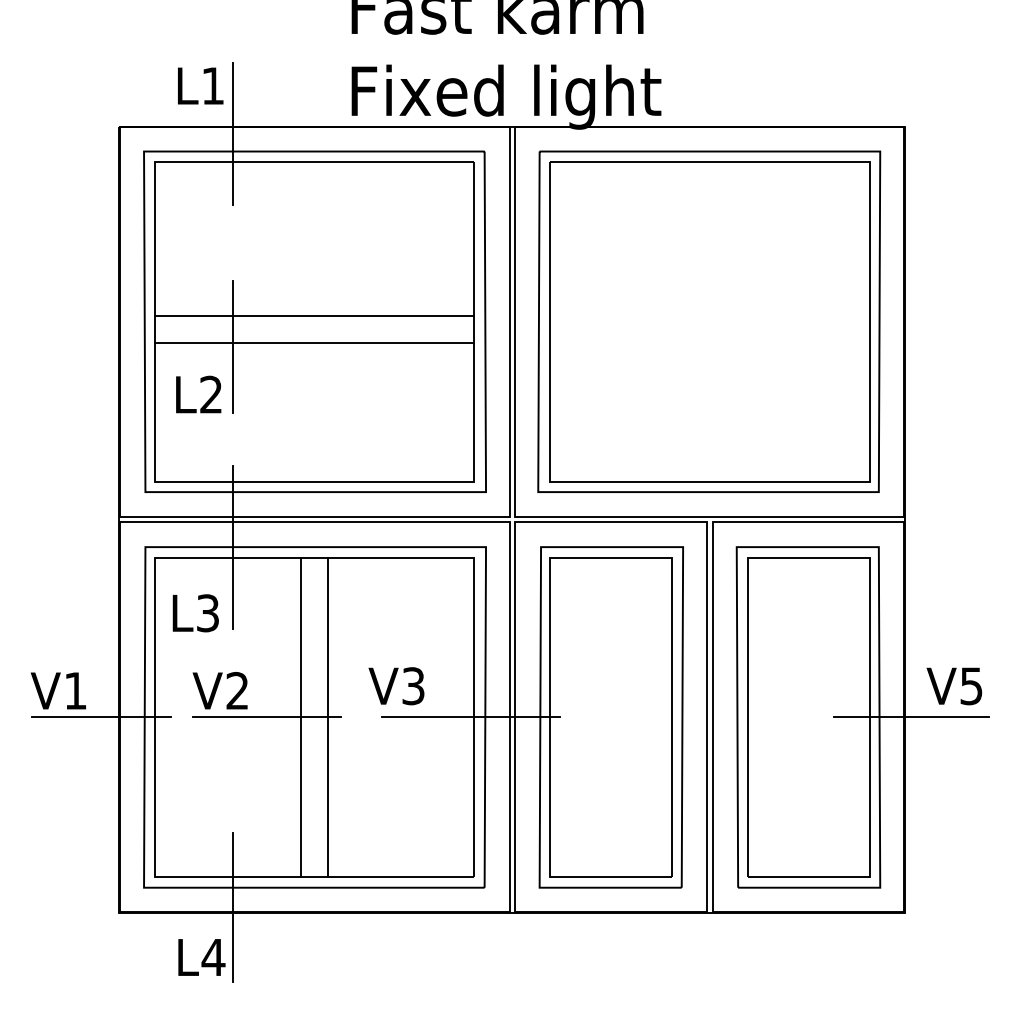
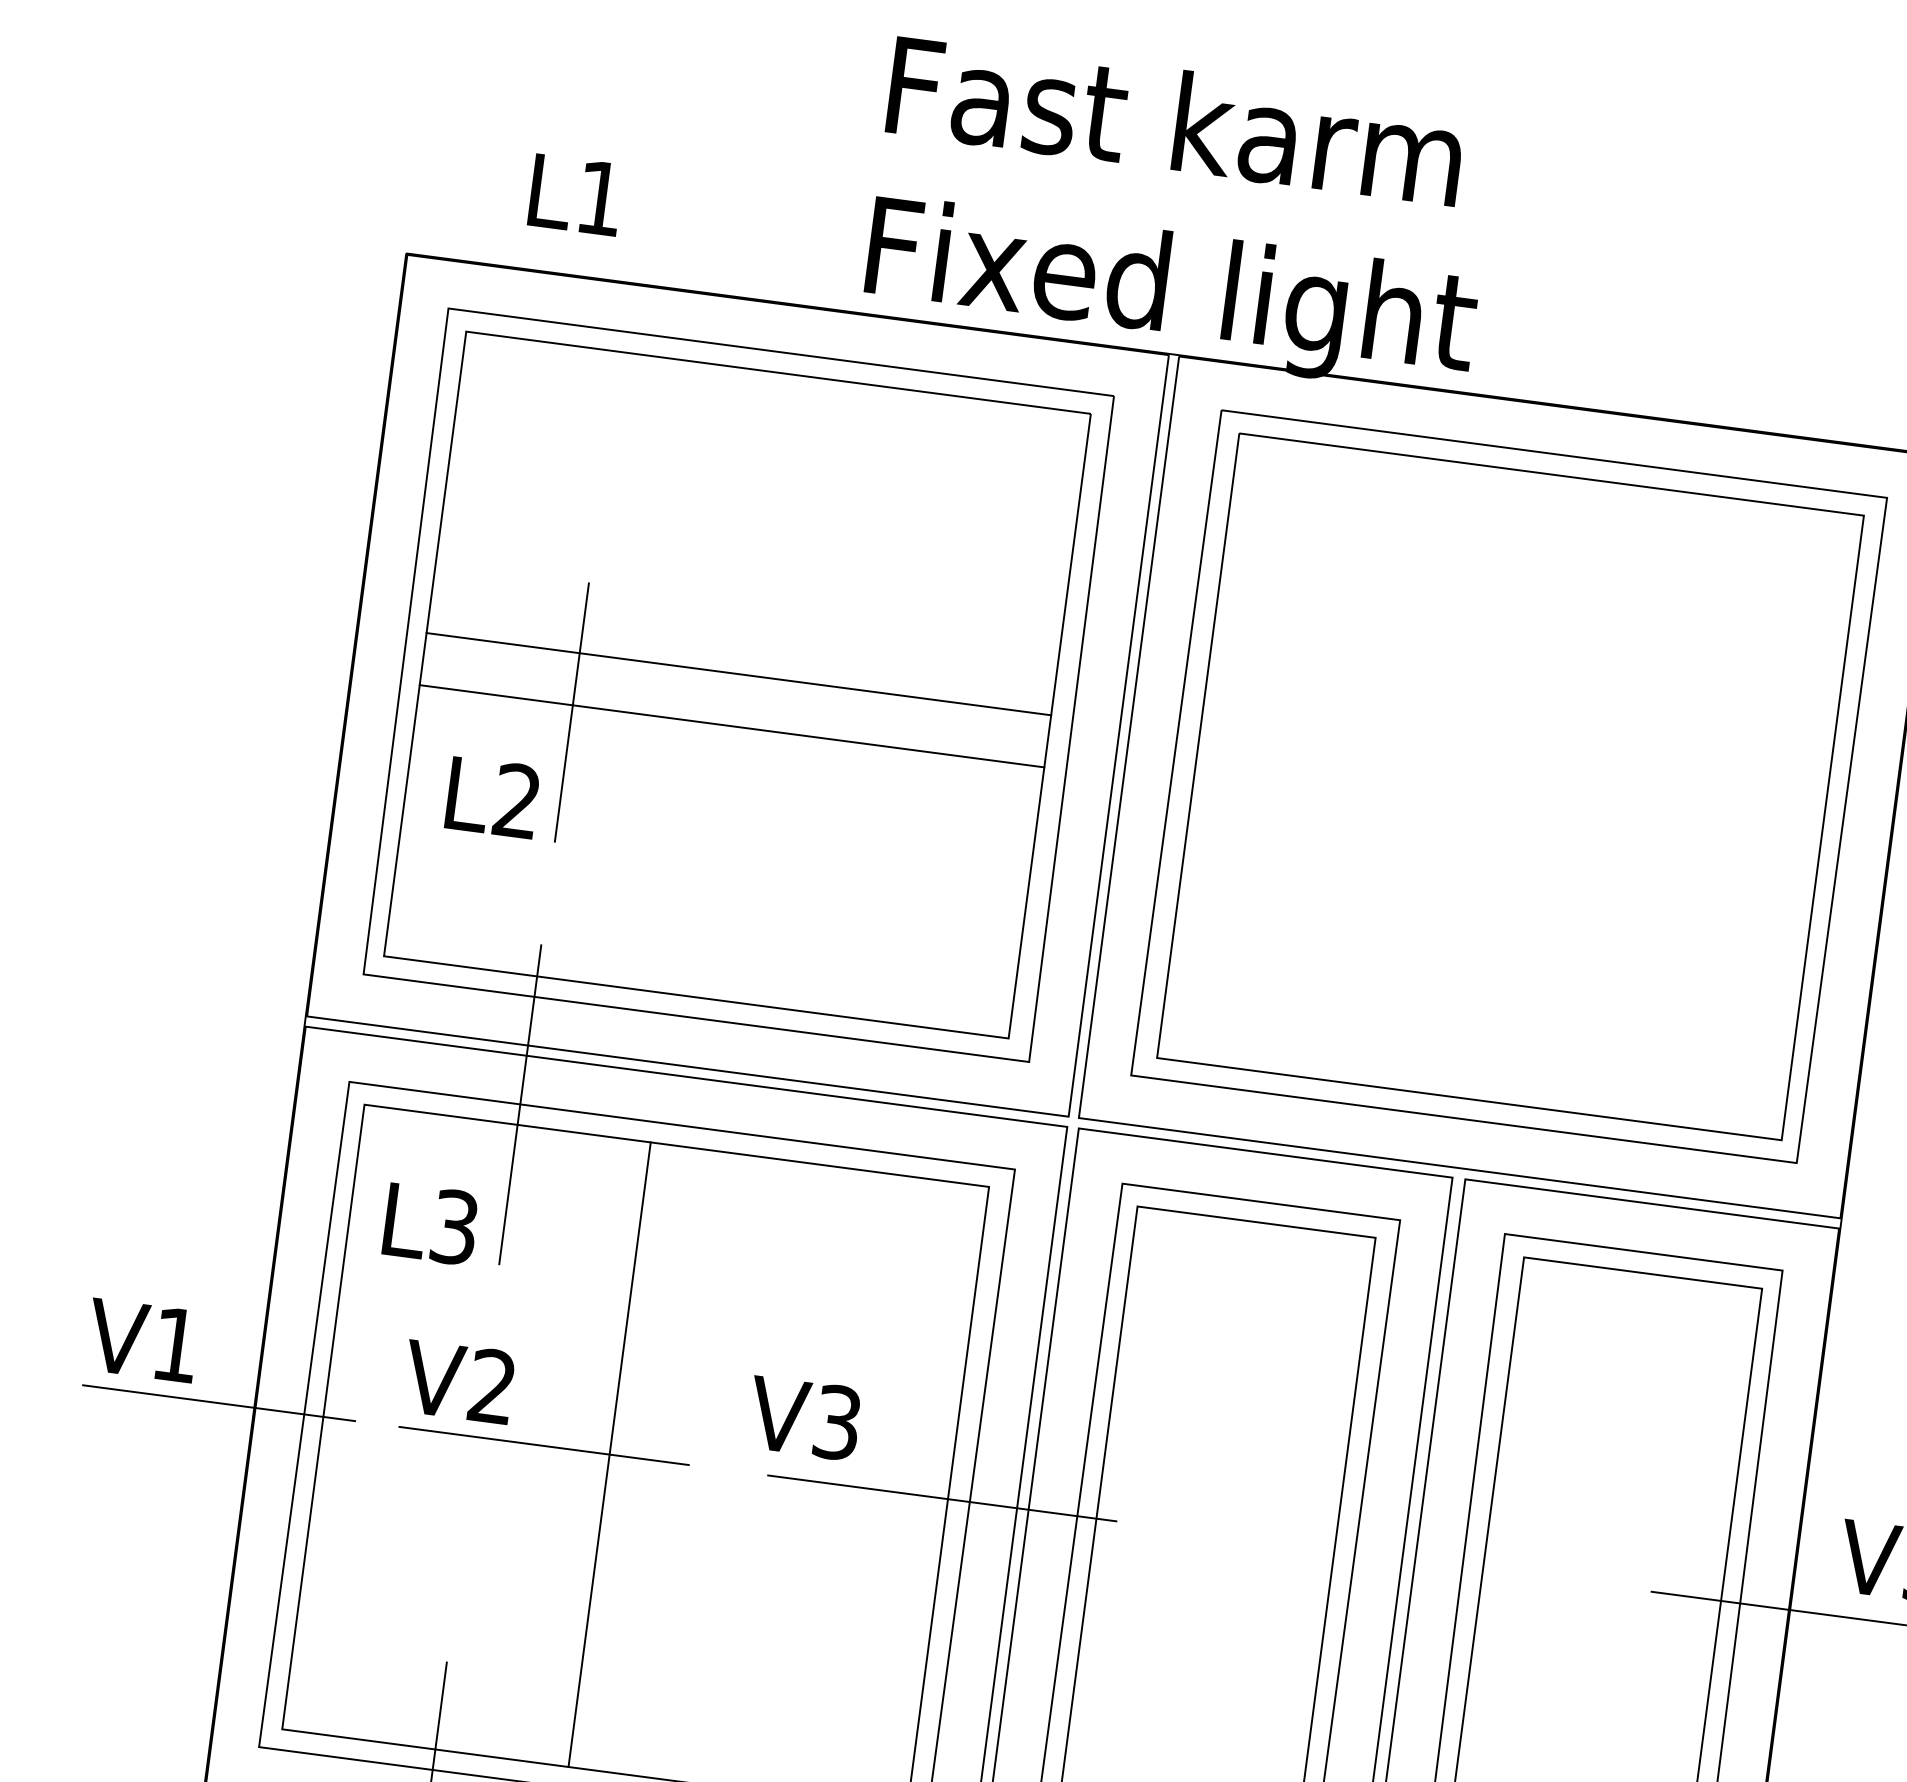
line: (232, 133) -> (625, 296), removed
line: (327, 717) -> (661, 1461), removed

